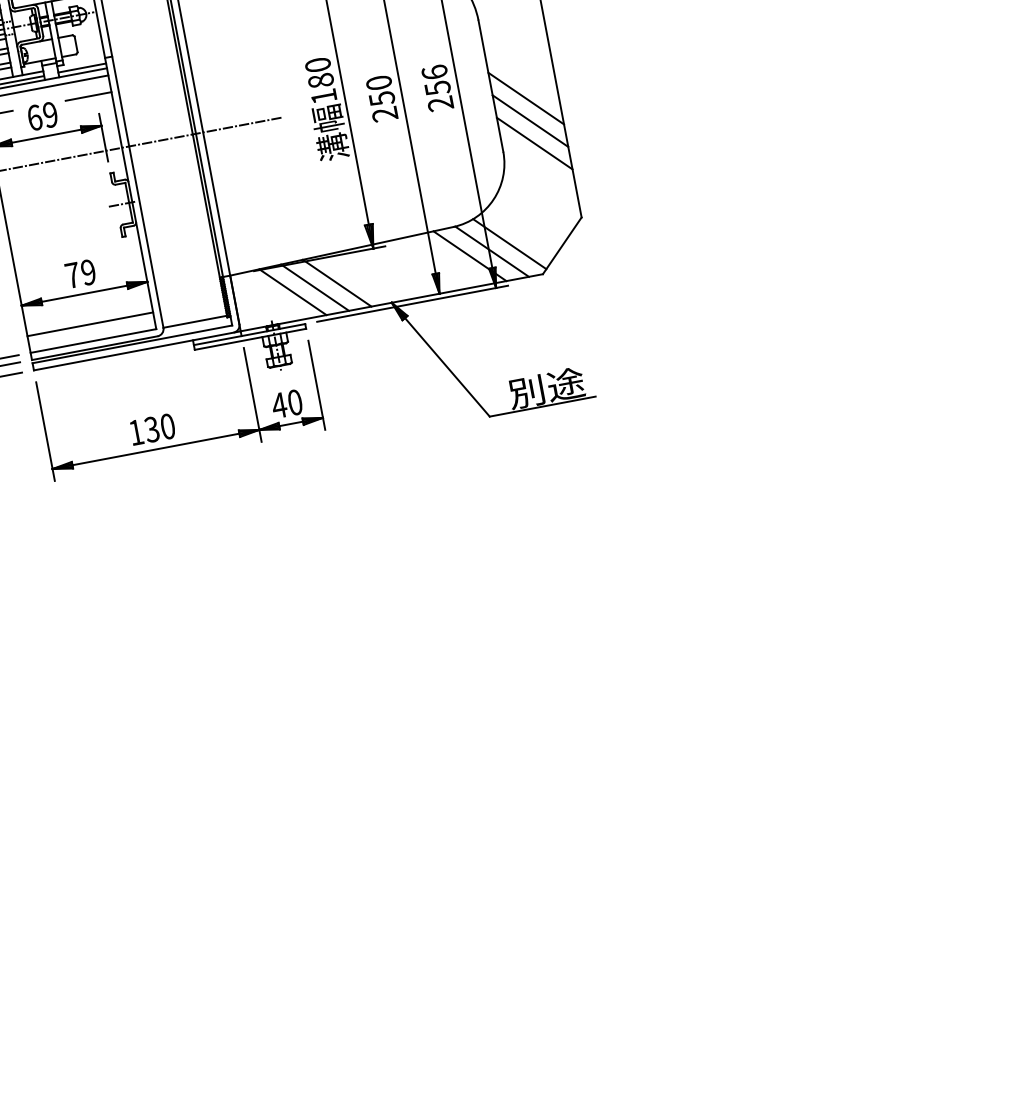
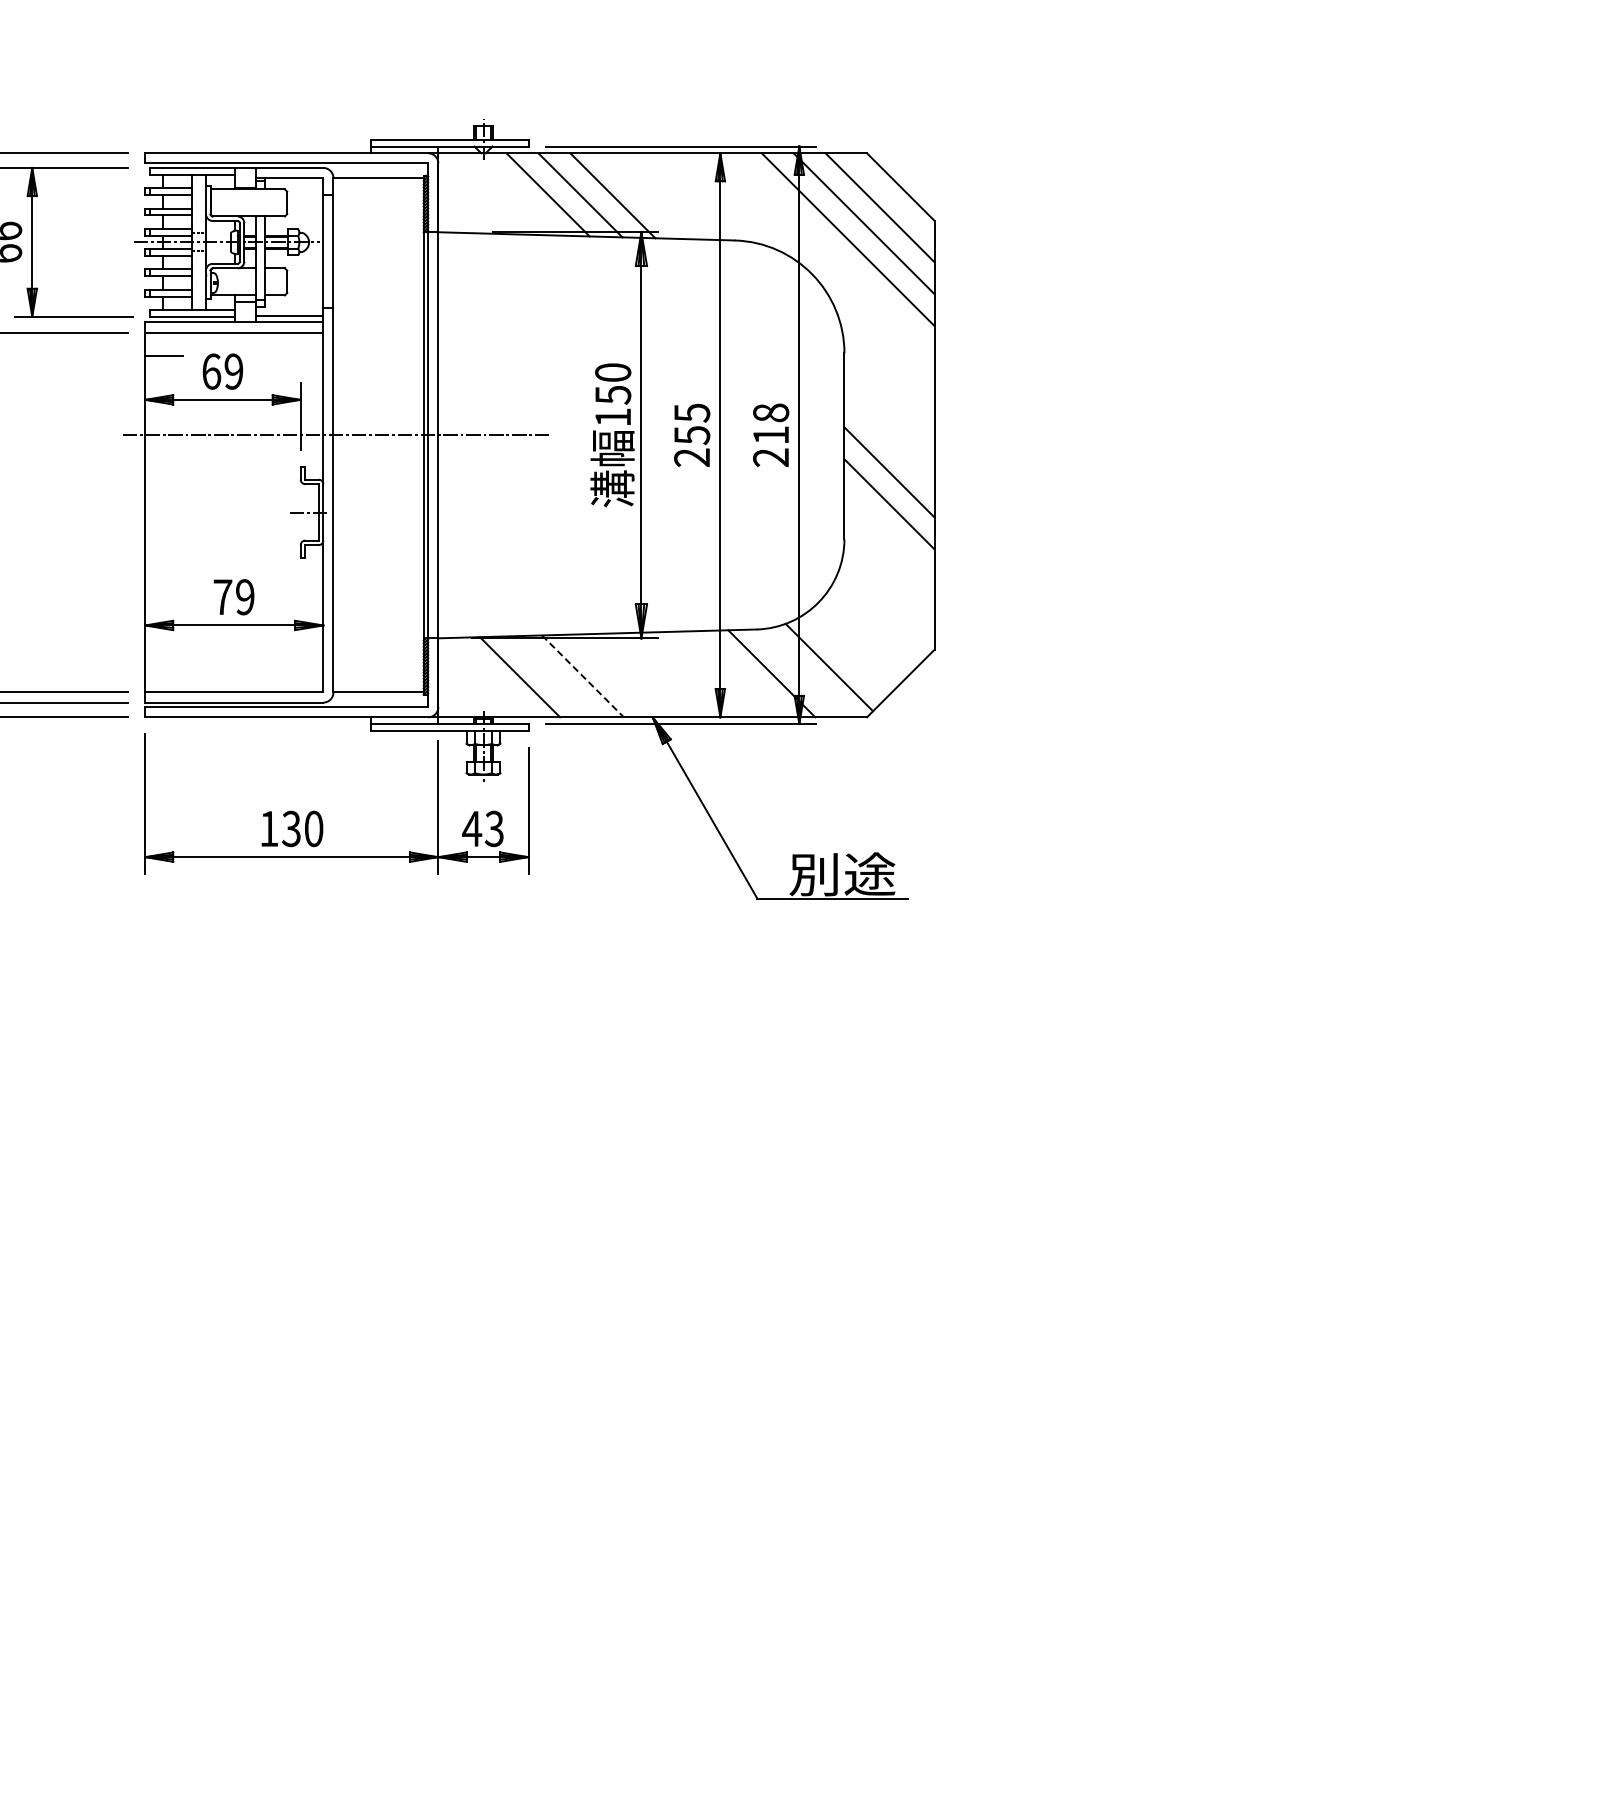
text: (321, 80) -> (613, 394), 180 -> 150
text: (436, 80) -> (771, 424), 256 -> 218
text: (379, 82) -> (692, 412), 250 -> 255
line: (88, 96) -> (290, 356), removed
line: (534, 143) -> (889, 536), removed
line: (492, 251) -> (803, 673), removed
line: (336, 283) -> (582, 676), solid -> dashed
line: (315, 287) -> (551, 676), removed
line: (90, 324) -> (234, 668), removed
text: (294, 402) -> (493, 828), 40 -> 43

